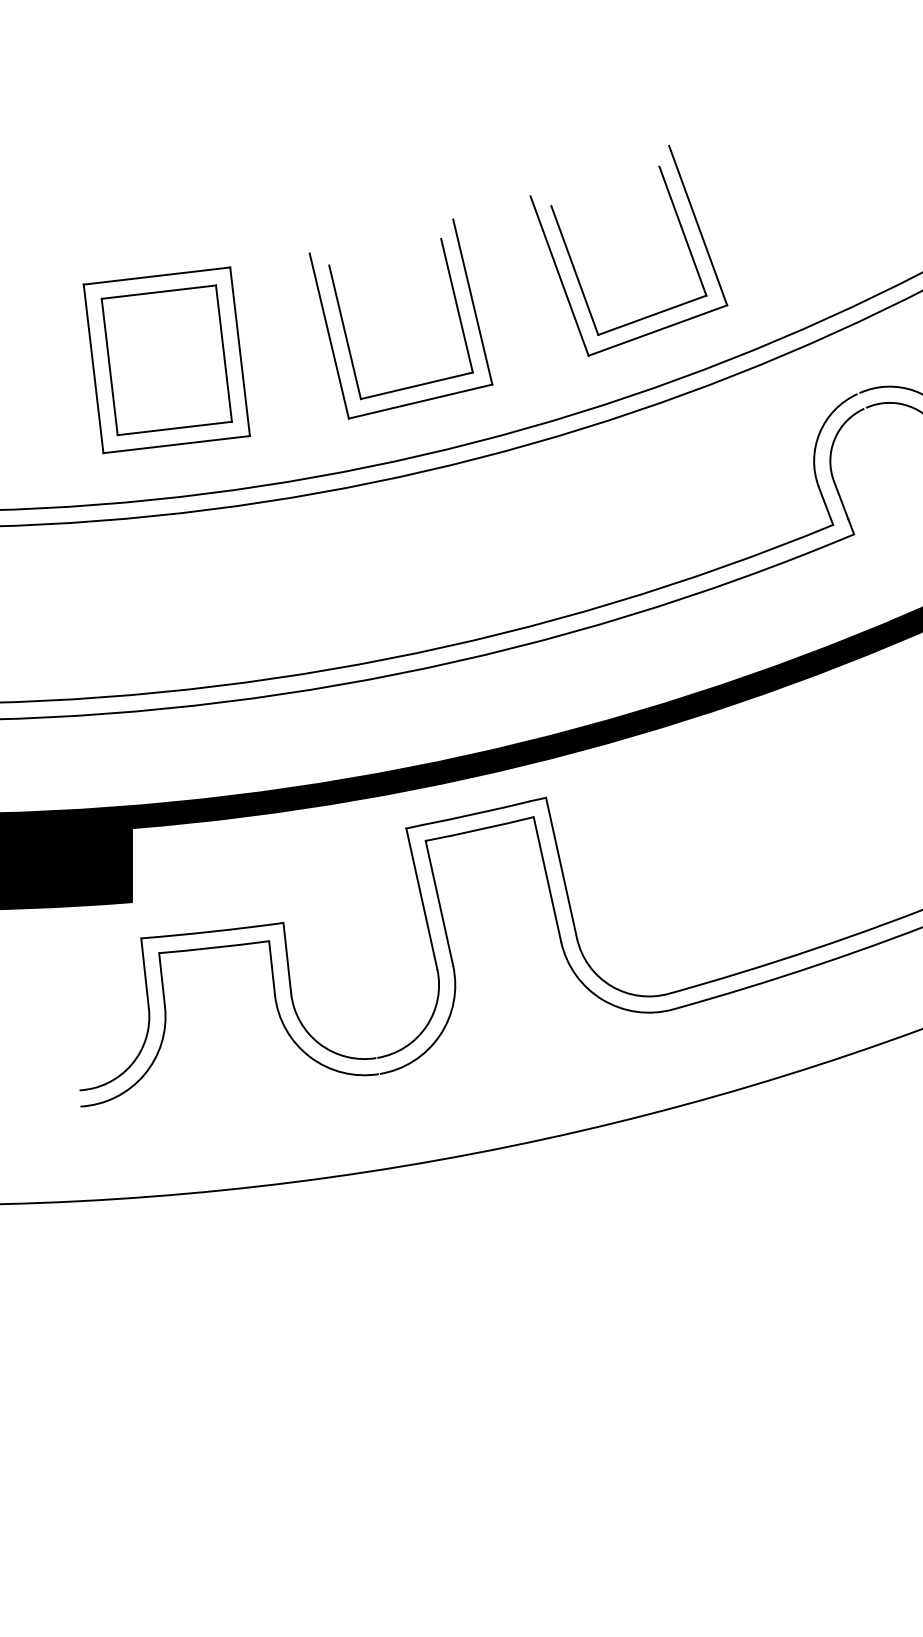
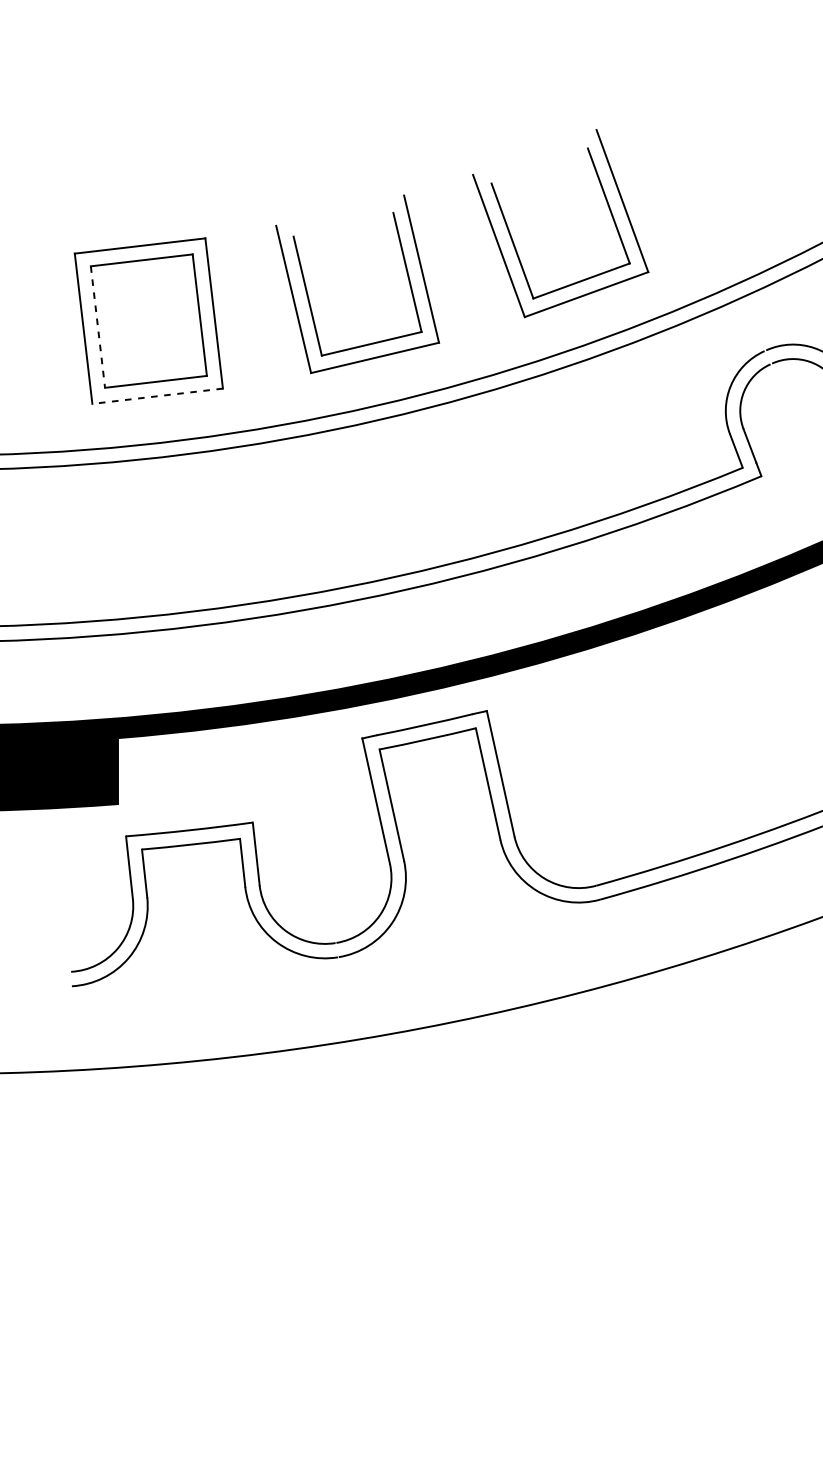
line: (109, 367) -> (97, 327), solid -> dashed
line: (176, 444) -> (157, 396), solid -> dashed

